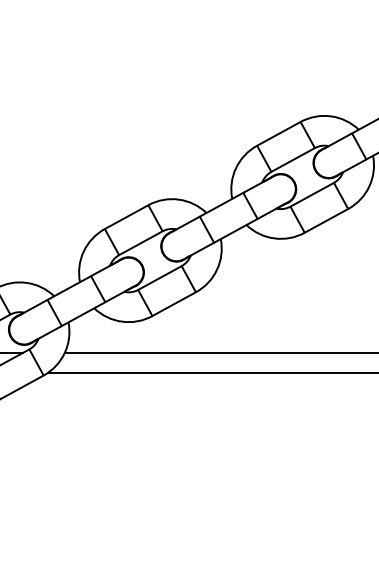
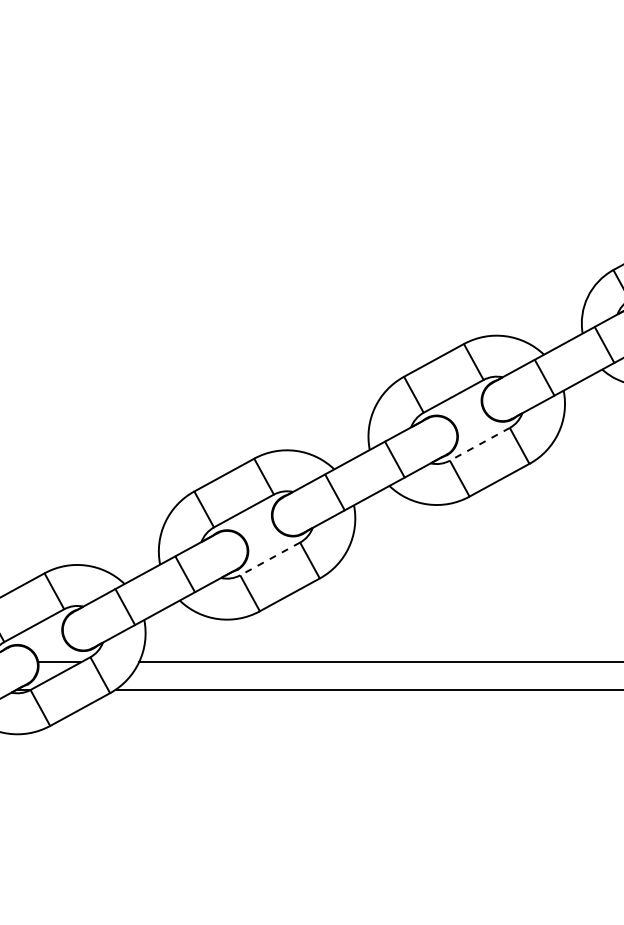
line: (311, 194) -> (479, 444), solid -> dashed
line: (159, 278) -> (269, 559), solid -> dashed

